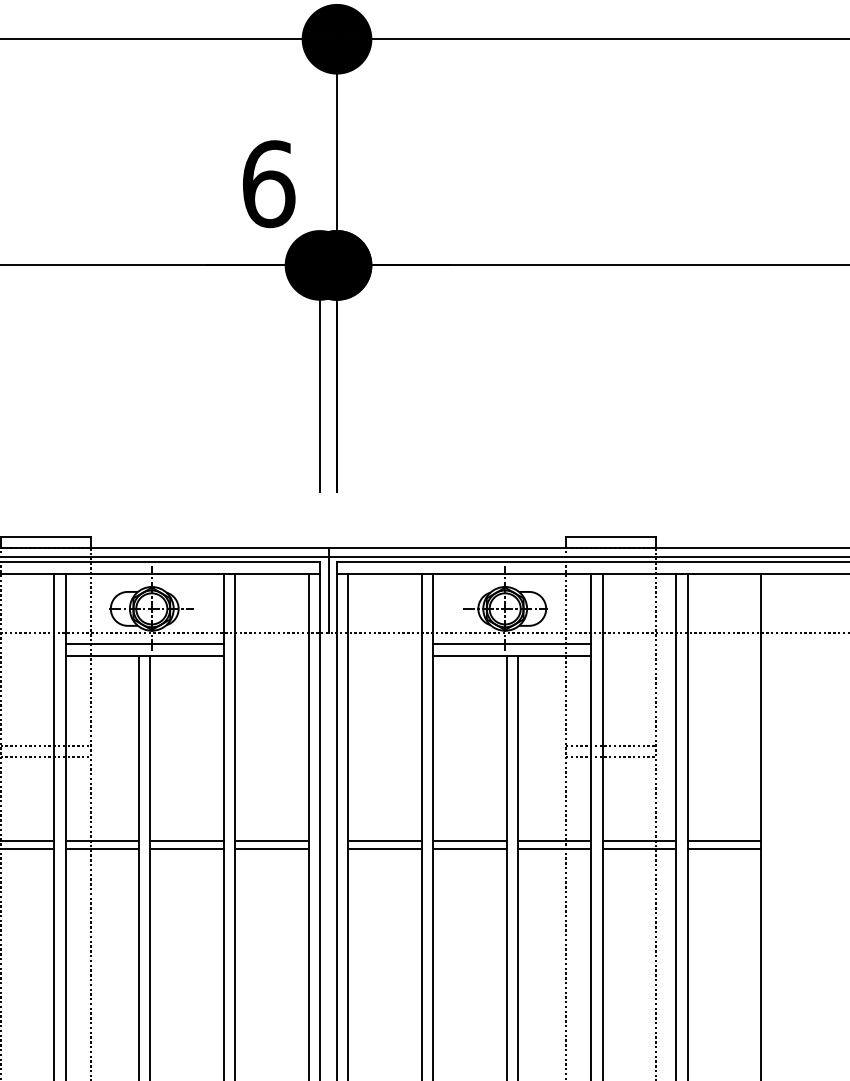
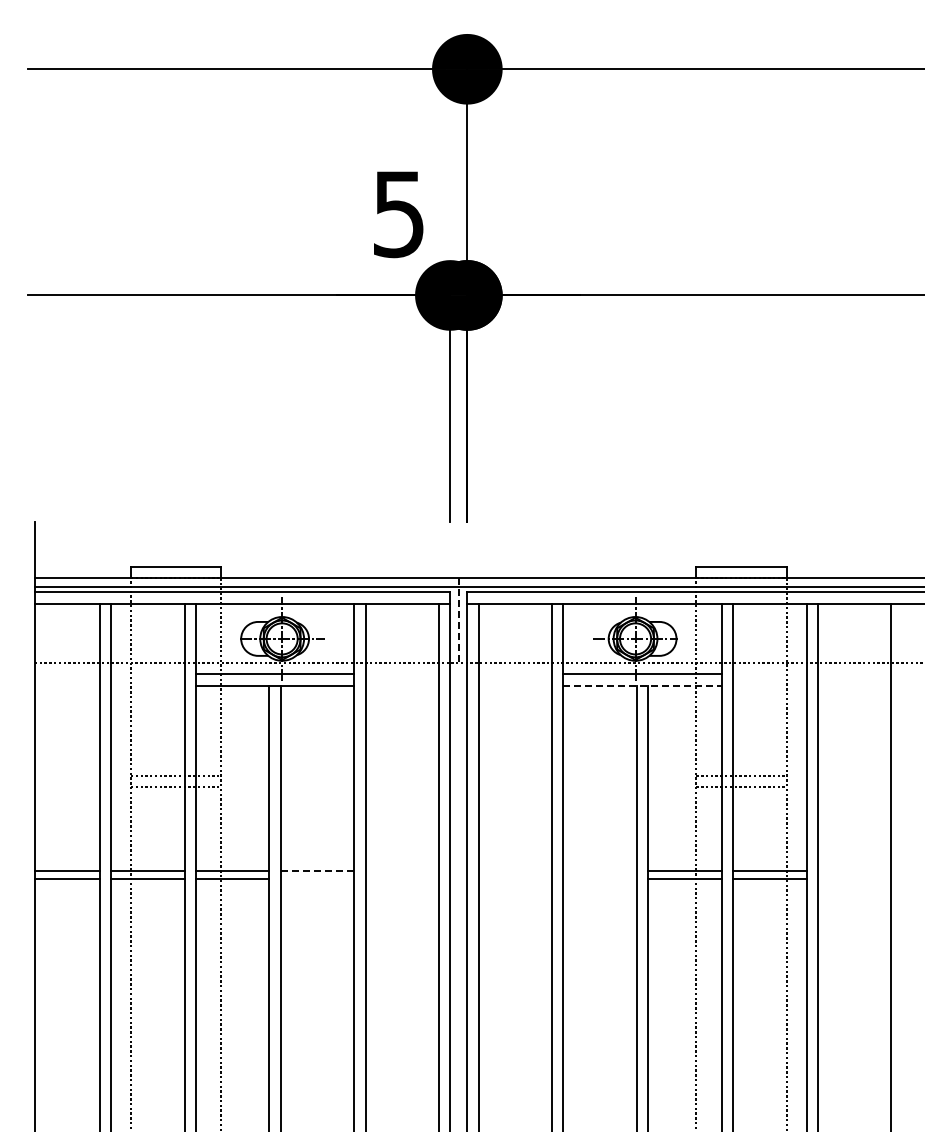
text: (269, 184) -> (399, 214), 6 -> 5
line: (328, 591) -> (458, 621), solid -> dashed
line: (513, 655) -> (643, 685), solid -> dashed
line: (187, 840) -> (317, 870), solid -> dashed
line: (272, 840) -> (402, 870), removed
line: (385, 840) -> (515, 870), removed
line: (469, 840) -> (599, 870), removed
line: (724, 840) -> (854, 870), removed
line: (187, 849) -> (317, 879), removed
line: (272, 849) -> (402, 879), removed
line: (385, 849) -> (515, 879), removed
line: (469, 849) -> (599, 879), removed
line: (724, 849) -> (854, 879), removed

